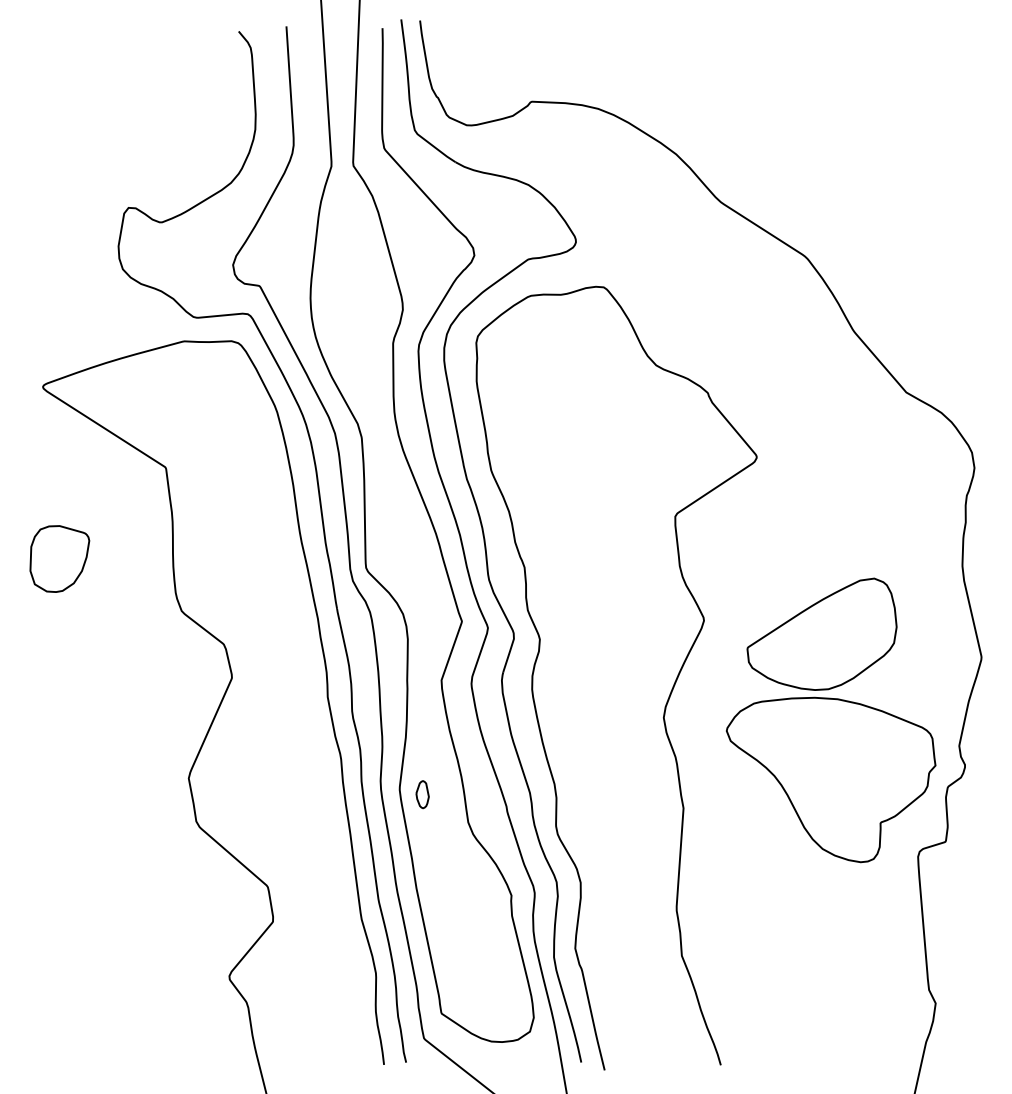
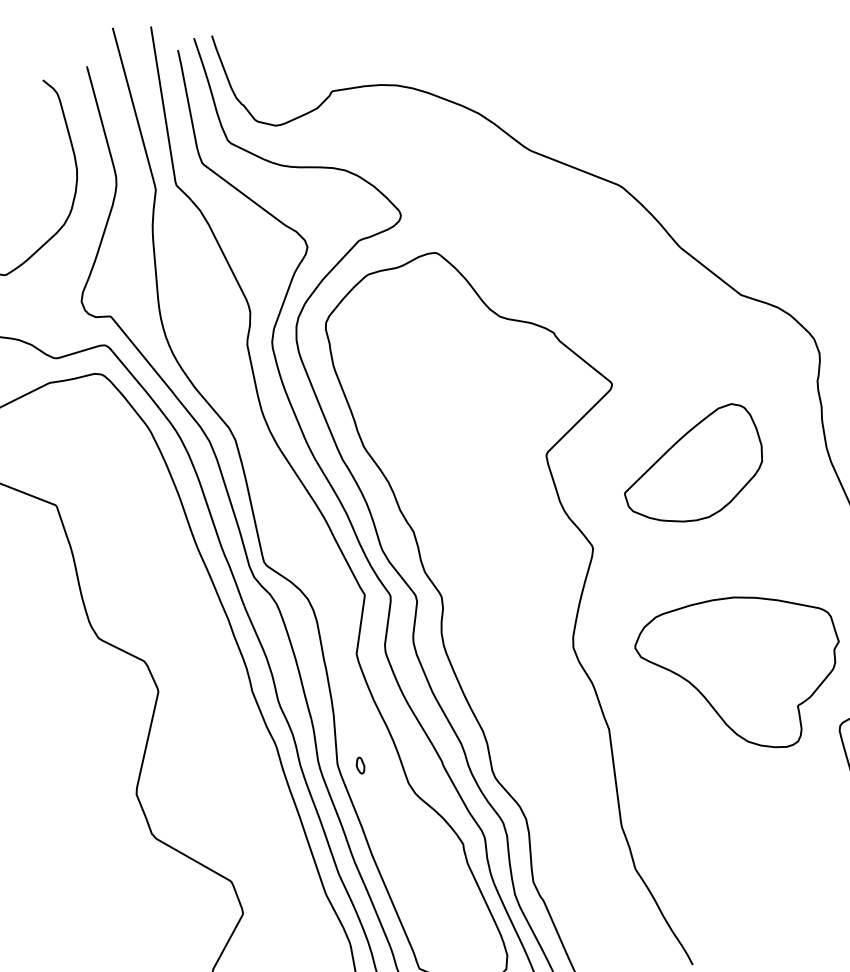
part: (821, 633) -> (691, 465), moved
part: (422, 794) -> (360, 765), size x0.62

